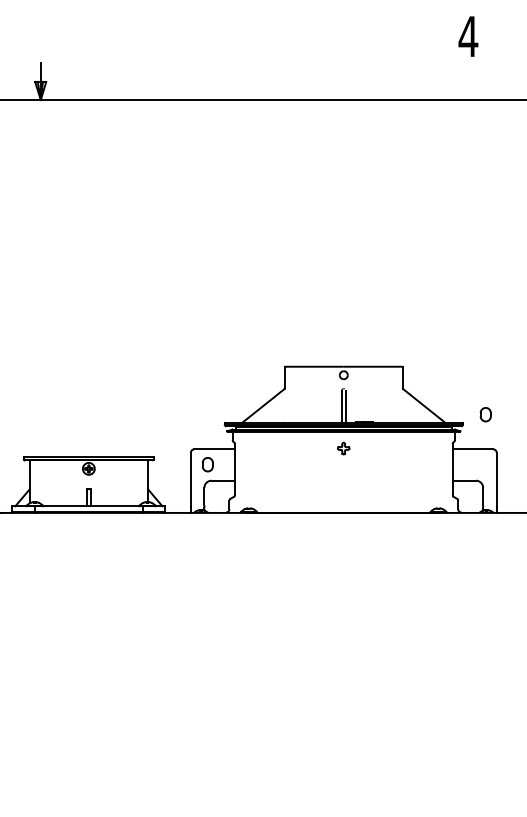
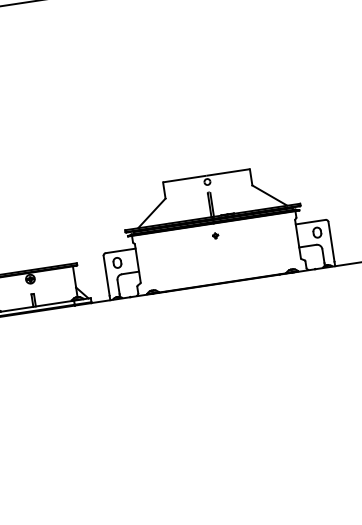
part: (485, 414) -> (317, 232), moved
part: (343, 447) -> (215, 235), size x0.62

